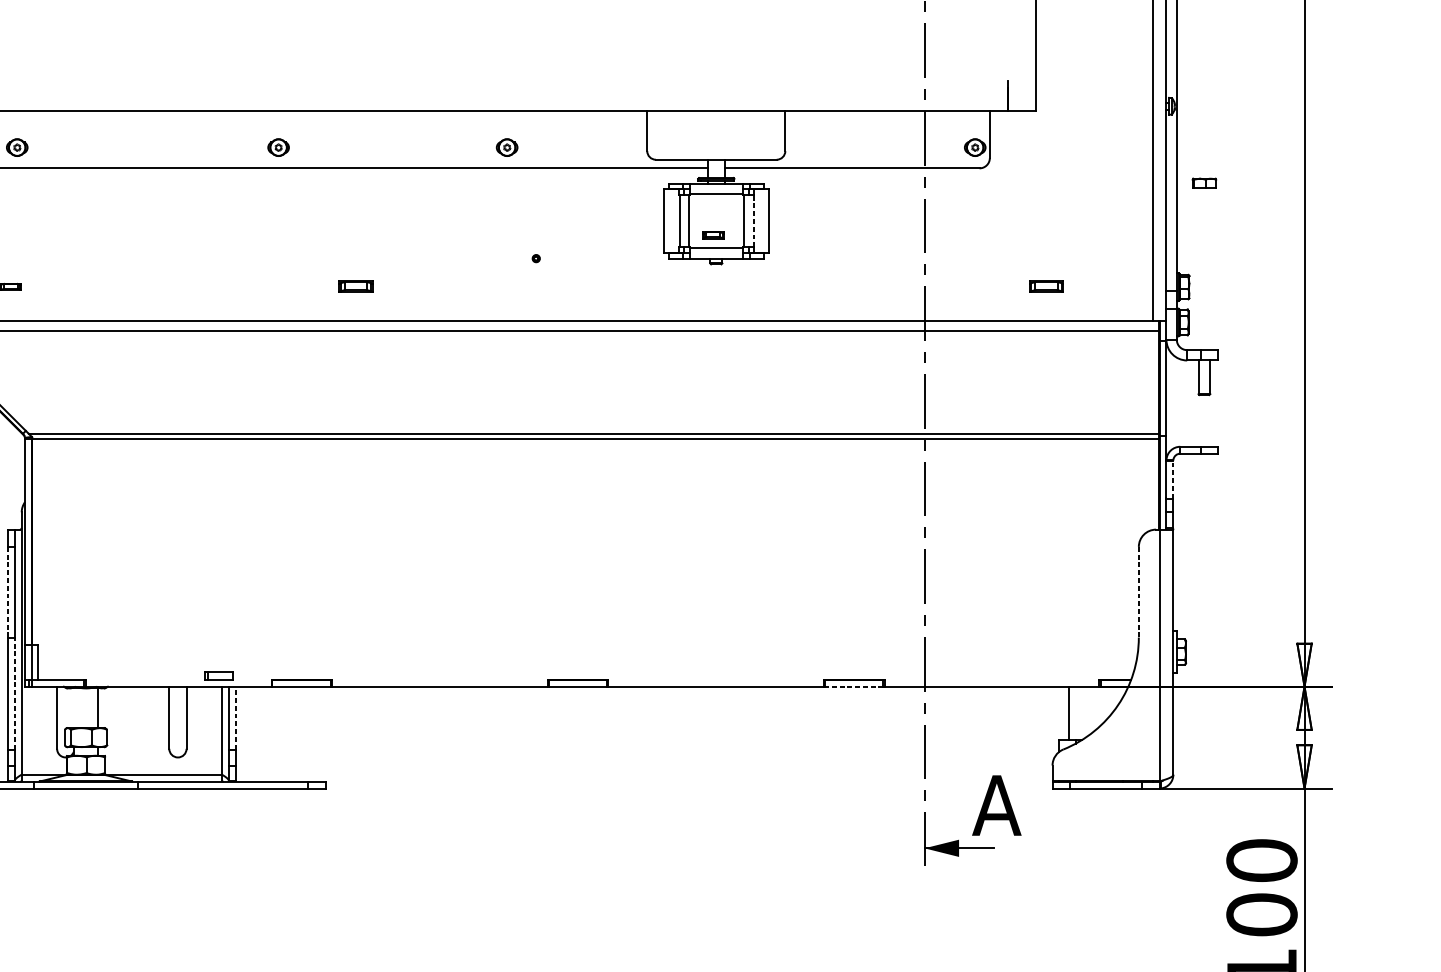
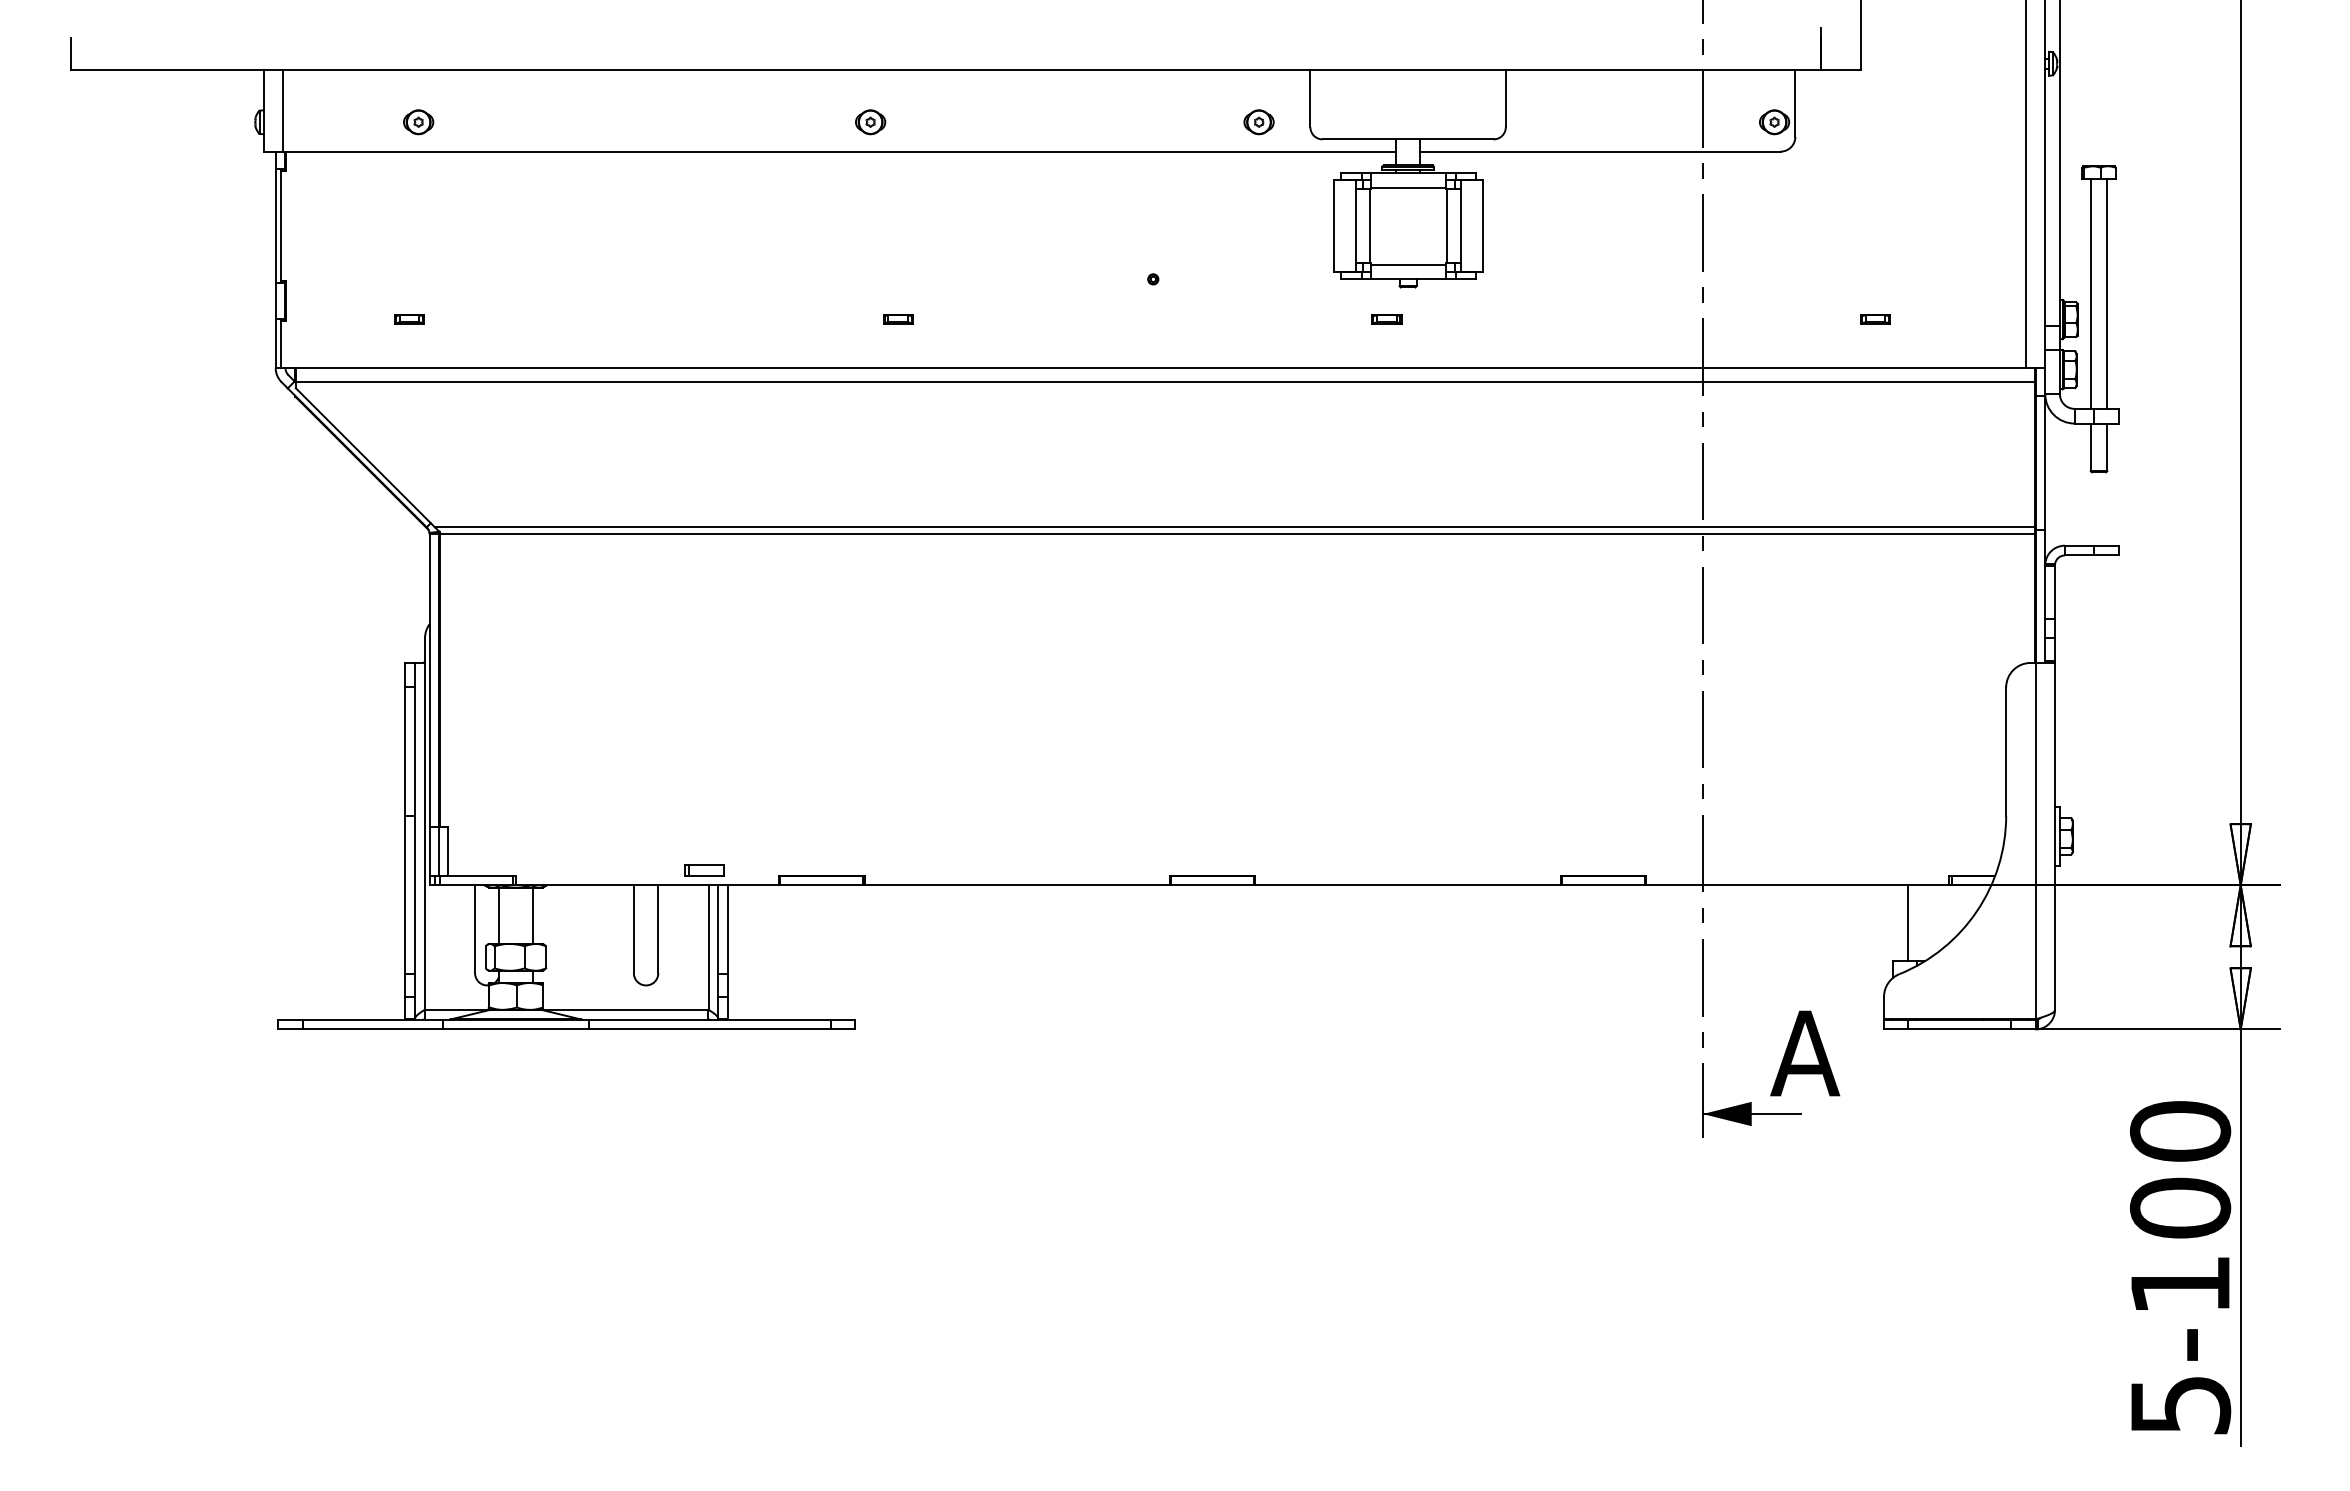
part: (278, 147) -> (870, 122), moved
part: (506, 147) -> (1258, 122), moved
line: (753, 220) -> (1460, 225), dashed -> solid
part: (713, 235) -> (1386, 319), moved
line: (1198, 268) -> (2090, 293), added
line: (1210, 268) -> (2107, 293), added
part: (356, 286) -> (898, 319), size x0.62
part: (1046, 286) -> (1875, 319), size x0.62
line: (1173, 479) -> (2055, 592), dashed -> solid
line: (7, 592) -> (405, 752), dashed -> solid
line: (1139, 592) -> (2006, 752), dashed -> solid
line: (854, 686) -> (1603, 885), dashed -> solid
line: (14, 693) -> (414, 894), dashed -> solid
line: (73, 708) -> (498, 915), added
line: (236, 717) -> (728, 929), dashed -> solid

